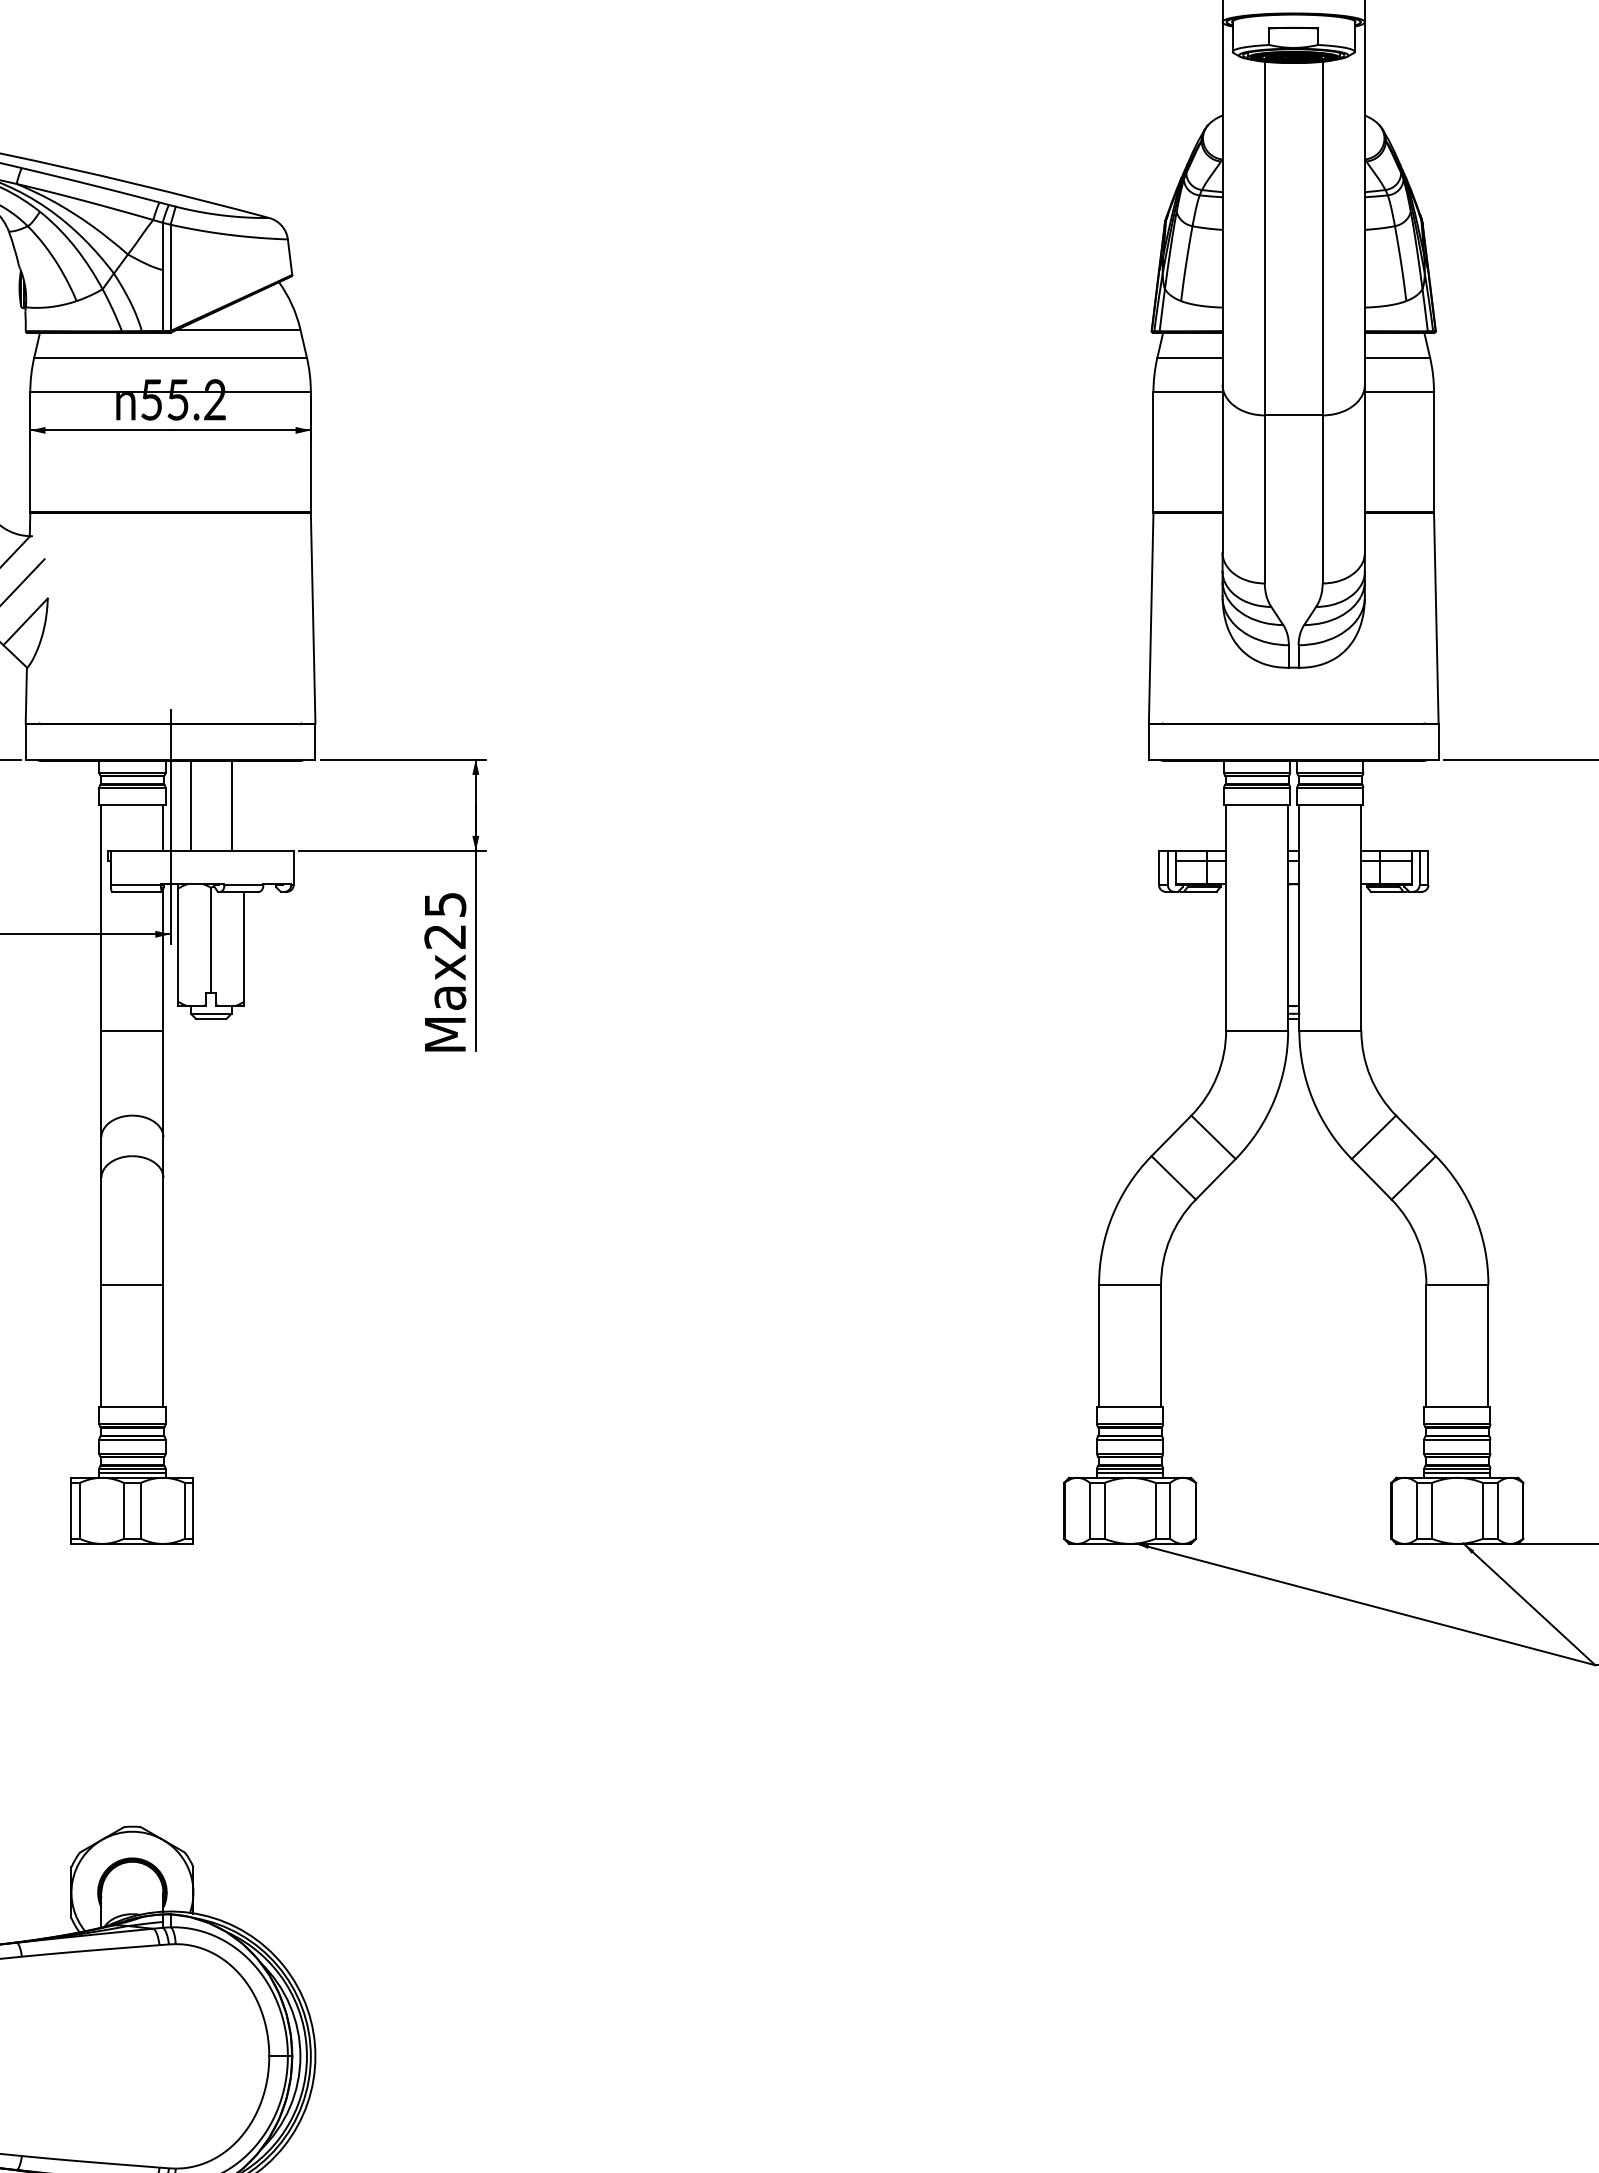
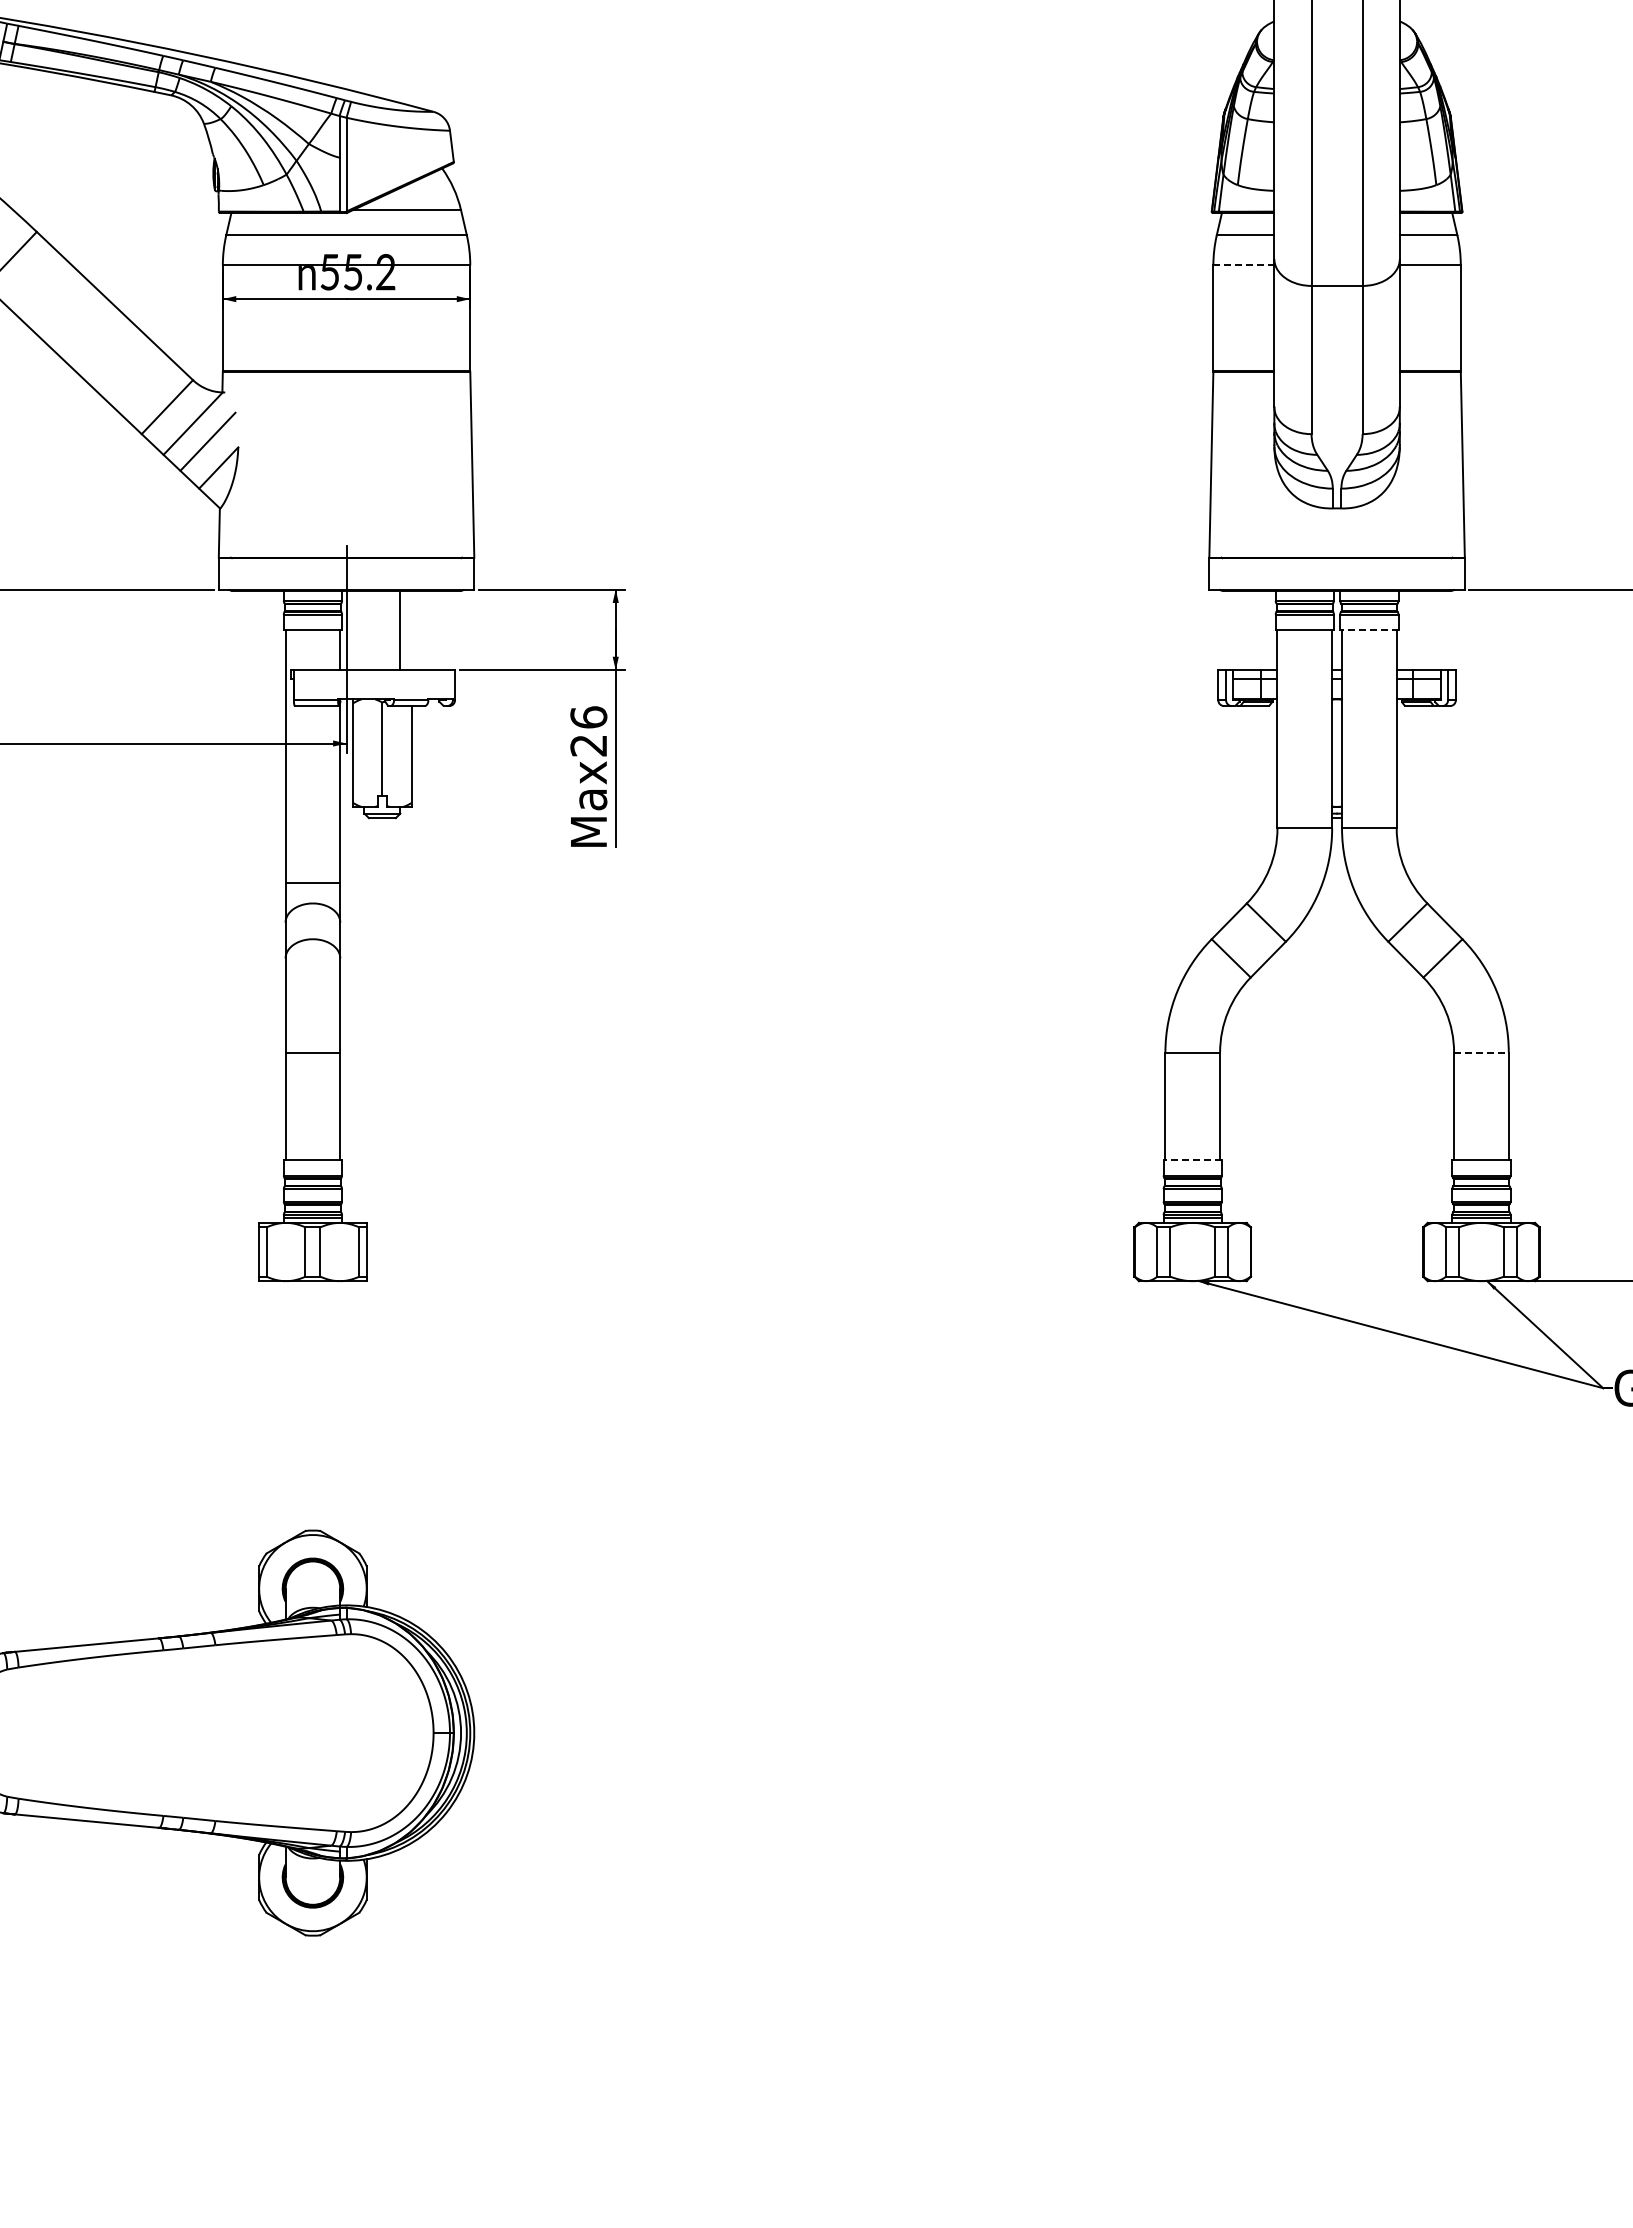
line: (1188, 392) -> (1244, 265), solid -> dashed
line: (1329, 804) -> (1368, 629), solid -> dashed
line: (190, 806) -> (364, 630), removed
text: (444, 904) -> (588, 717), Max25 -> Max26
line: (131, 1030) -> (312, 883), moved
line: (1457, 1284) -> (1481, 1052), solid -> dashed
line: (1129, 1407) -> (1192, 1160), solid -> dashed

